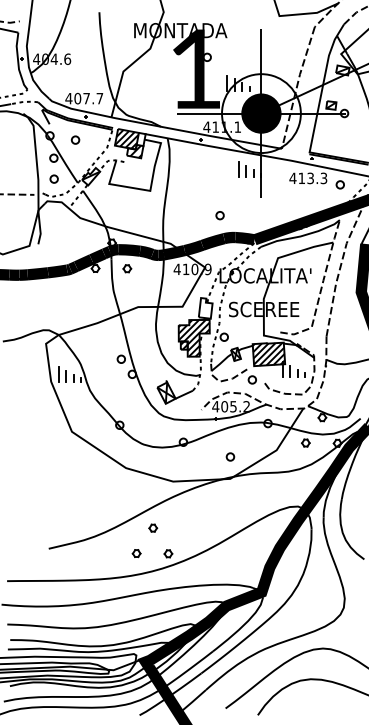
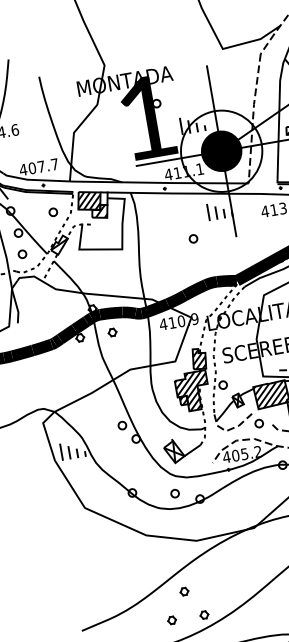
part: (75, 139) -> (53, 211), moved
part: (219, 215) -> (192, 238), moved
hatch: (205, 308) -> (199, 359), added
part: (230, 456) -> (175, 493), moved

